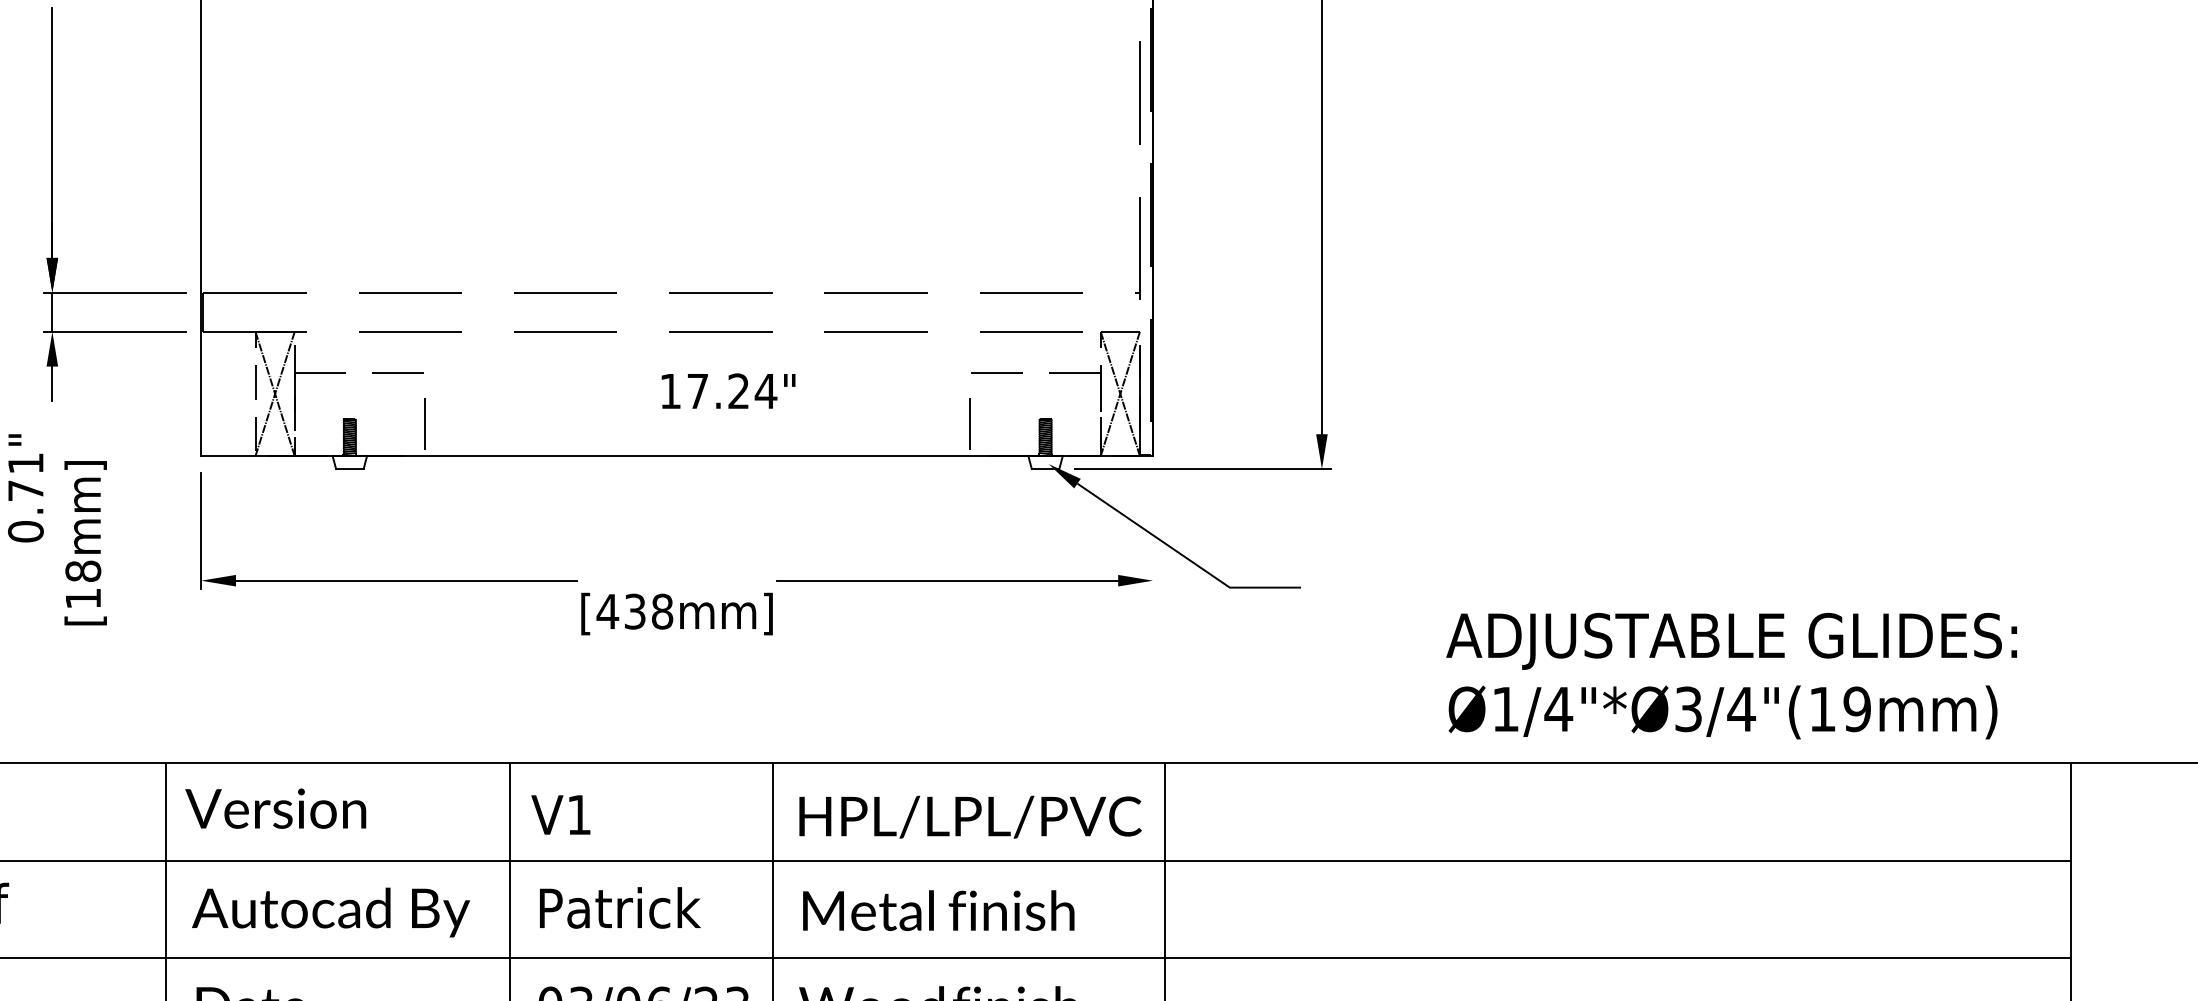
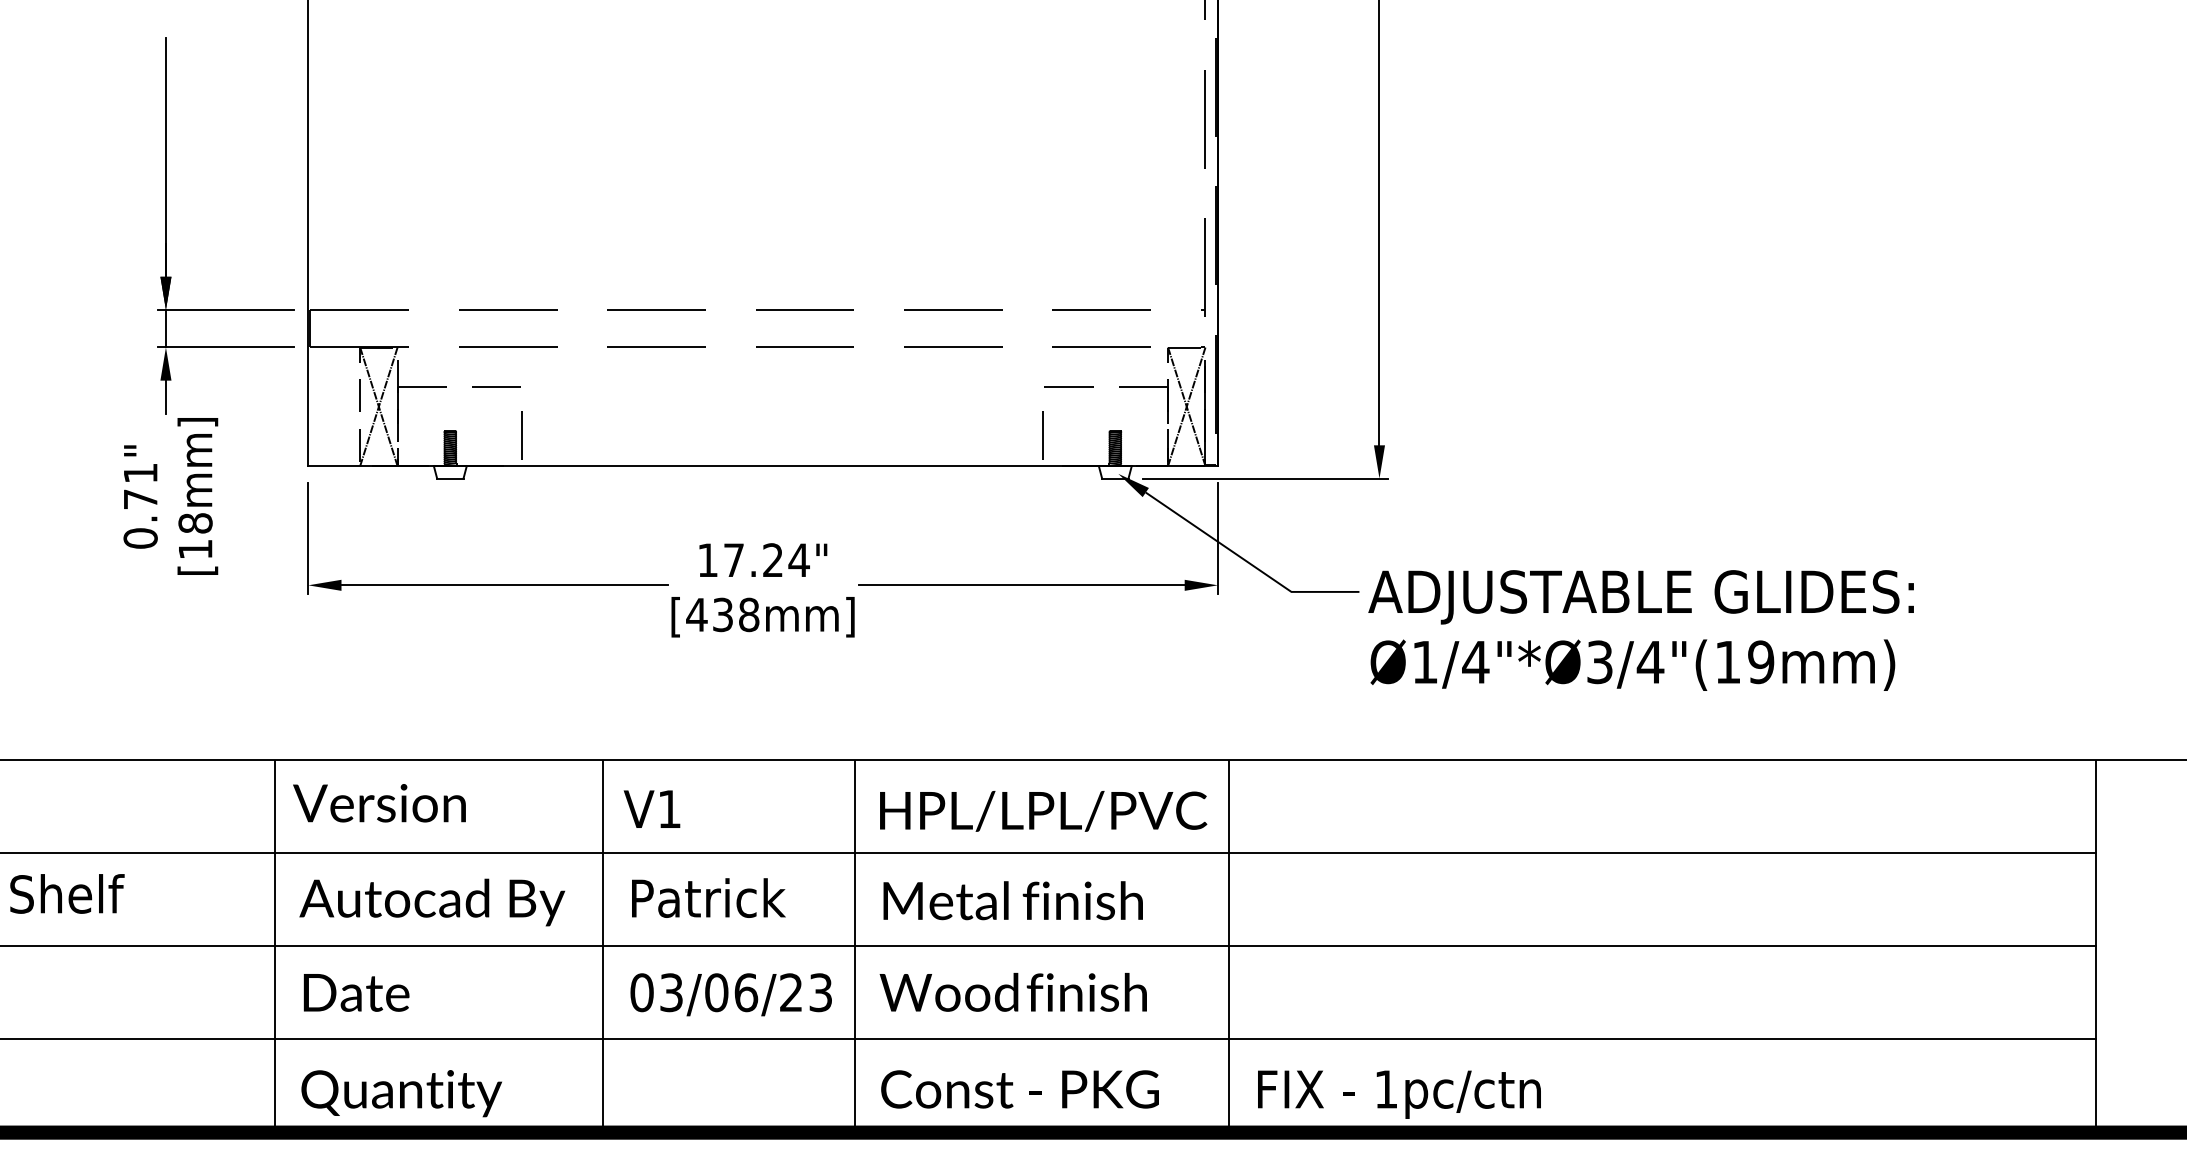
text: (728, 390) -> (763, 559), moved
line: (1152, 530) -> (1217, 537), added
text: (85, 543) -> (197, 496), moved
text: (1731, 676) -> (1640, 630), moved

